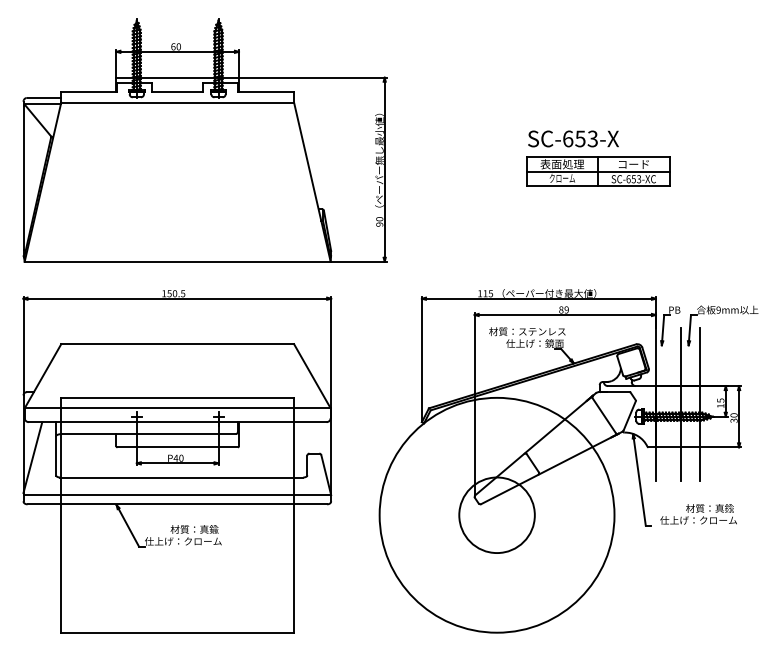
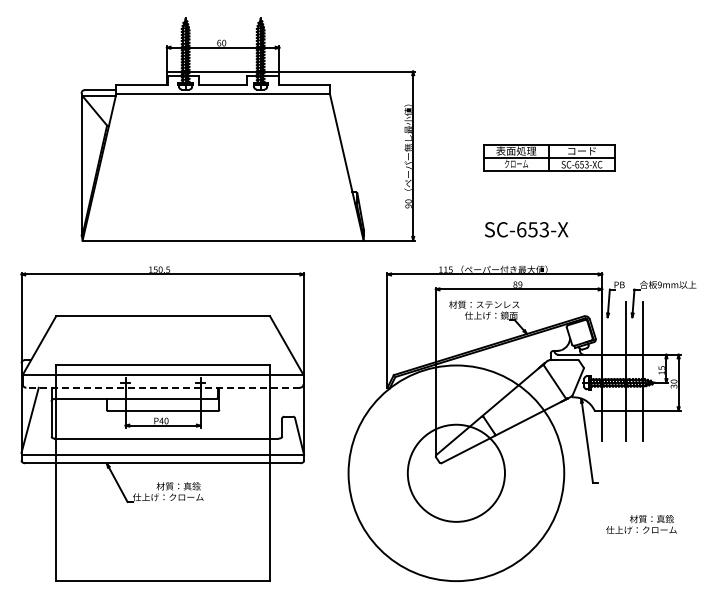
text: (573, 138) -> (526, 229), moved
part: (204, 140) -> (247, 129), moved
line: (178, 421) -> (163, 387), solid -> dashed
text: (698, 514) -> (641, 524), moved
circle: (497, 515) -> (456, 473), size x1.4

